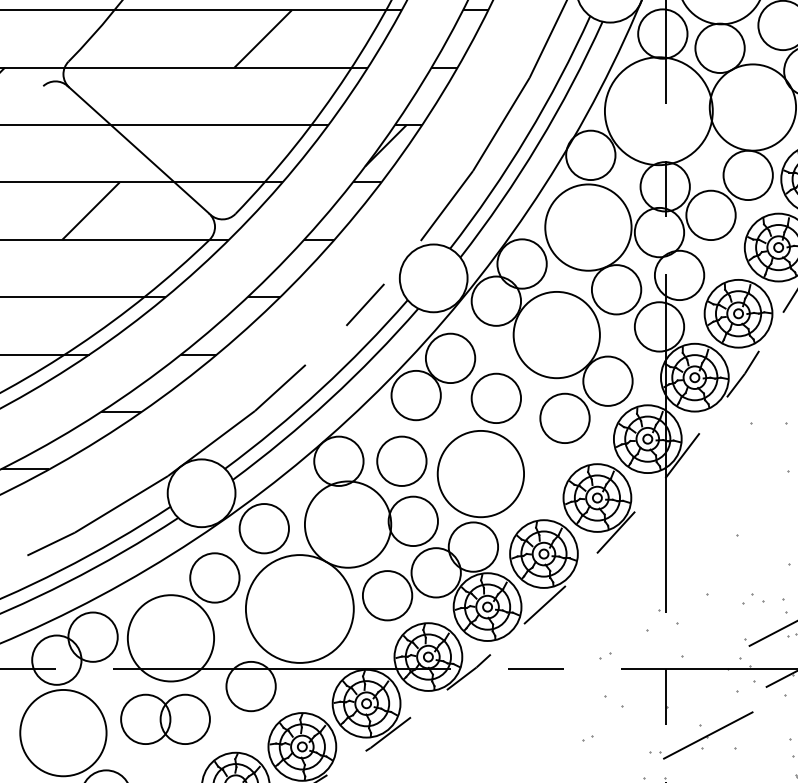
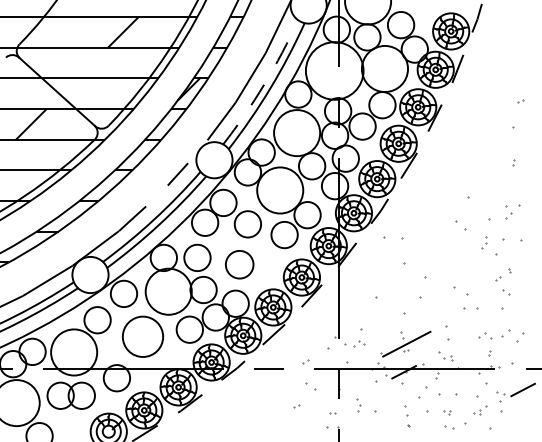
arc: (527, 136) -> (264, 84), solid -> dashed
circle: (480, 473) -> (239, 264), size x0.6
part: (753, 599) -> (359, 343), moved
circle: (298, 608) -> (142, 336), size x0.7
line: (707, 735) -> (360, 404), removed

